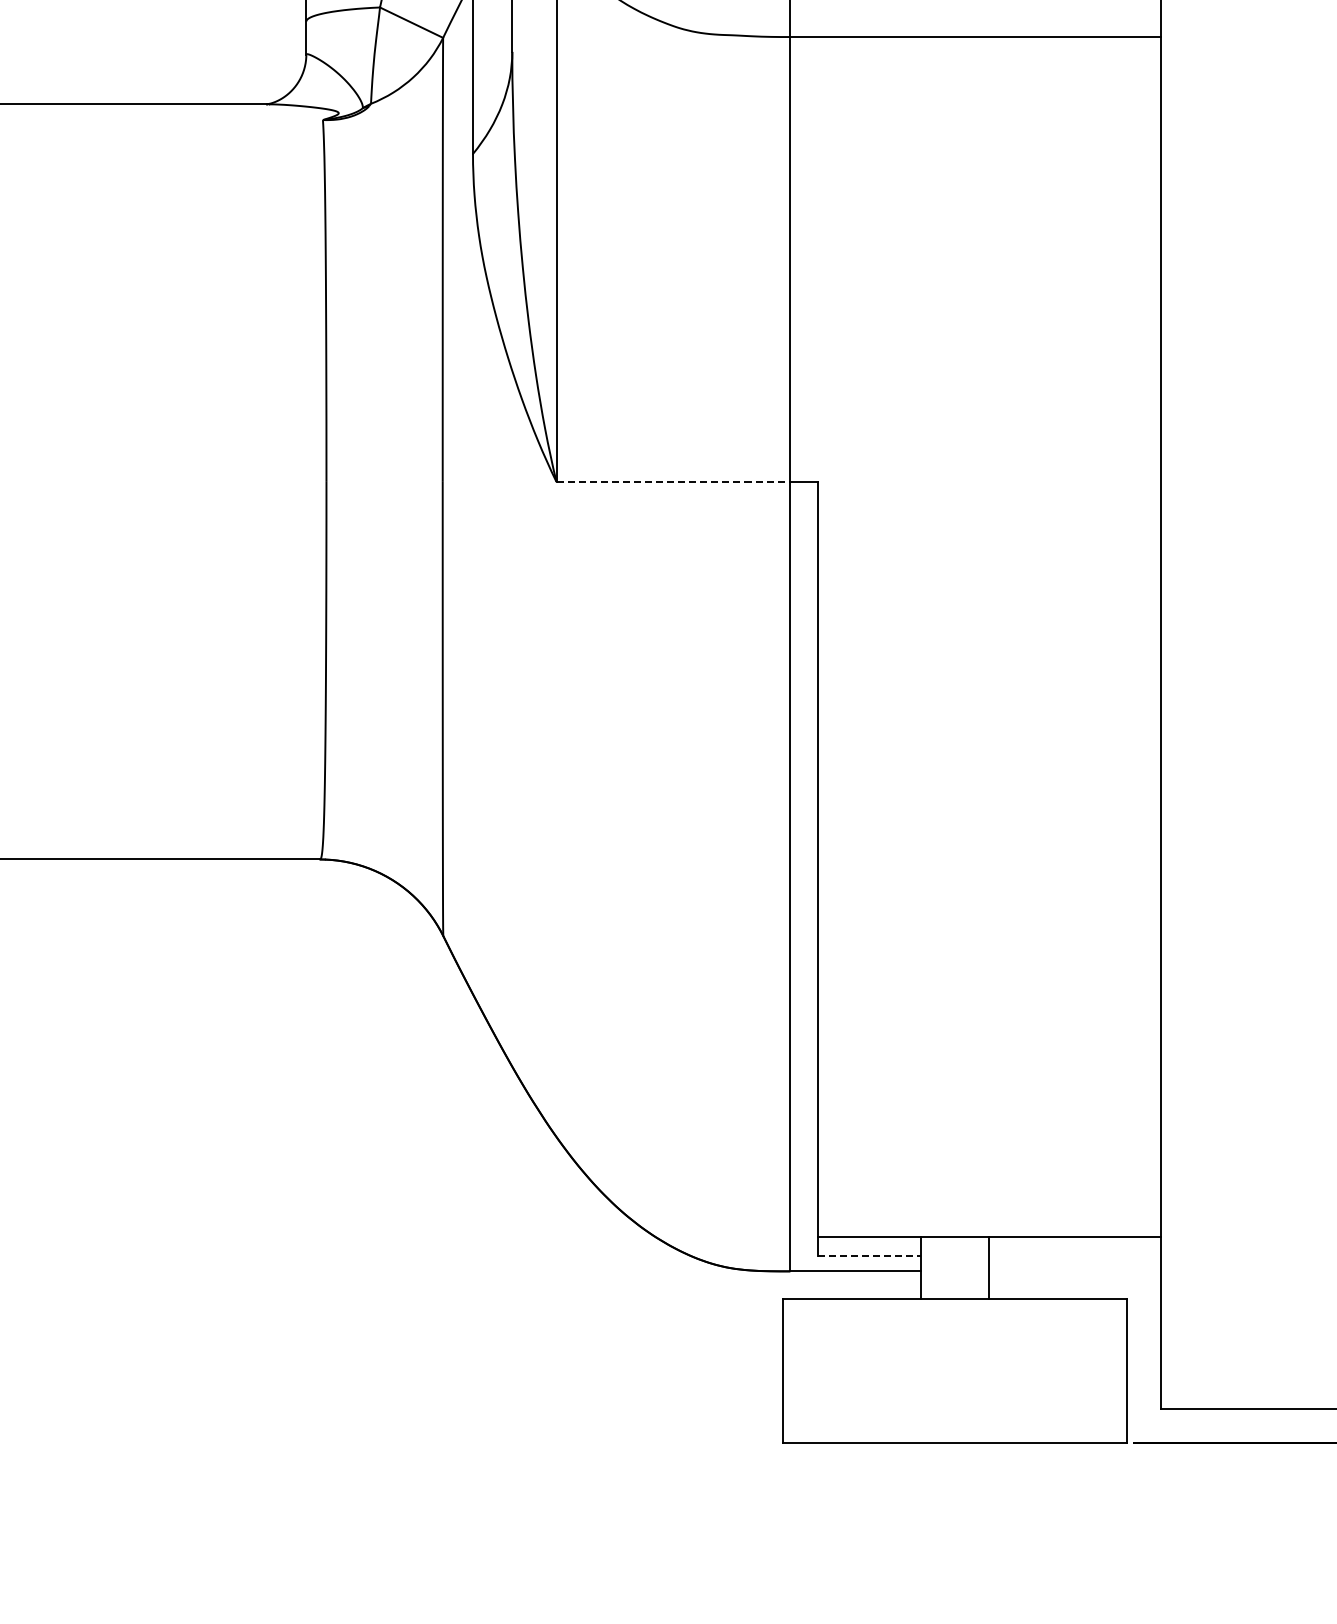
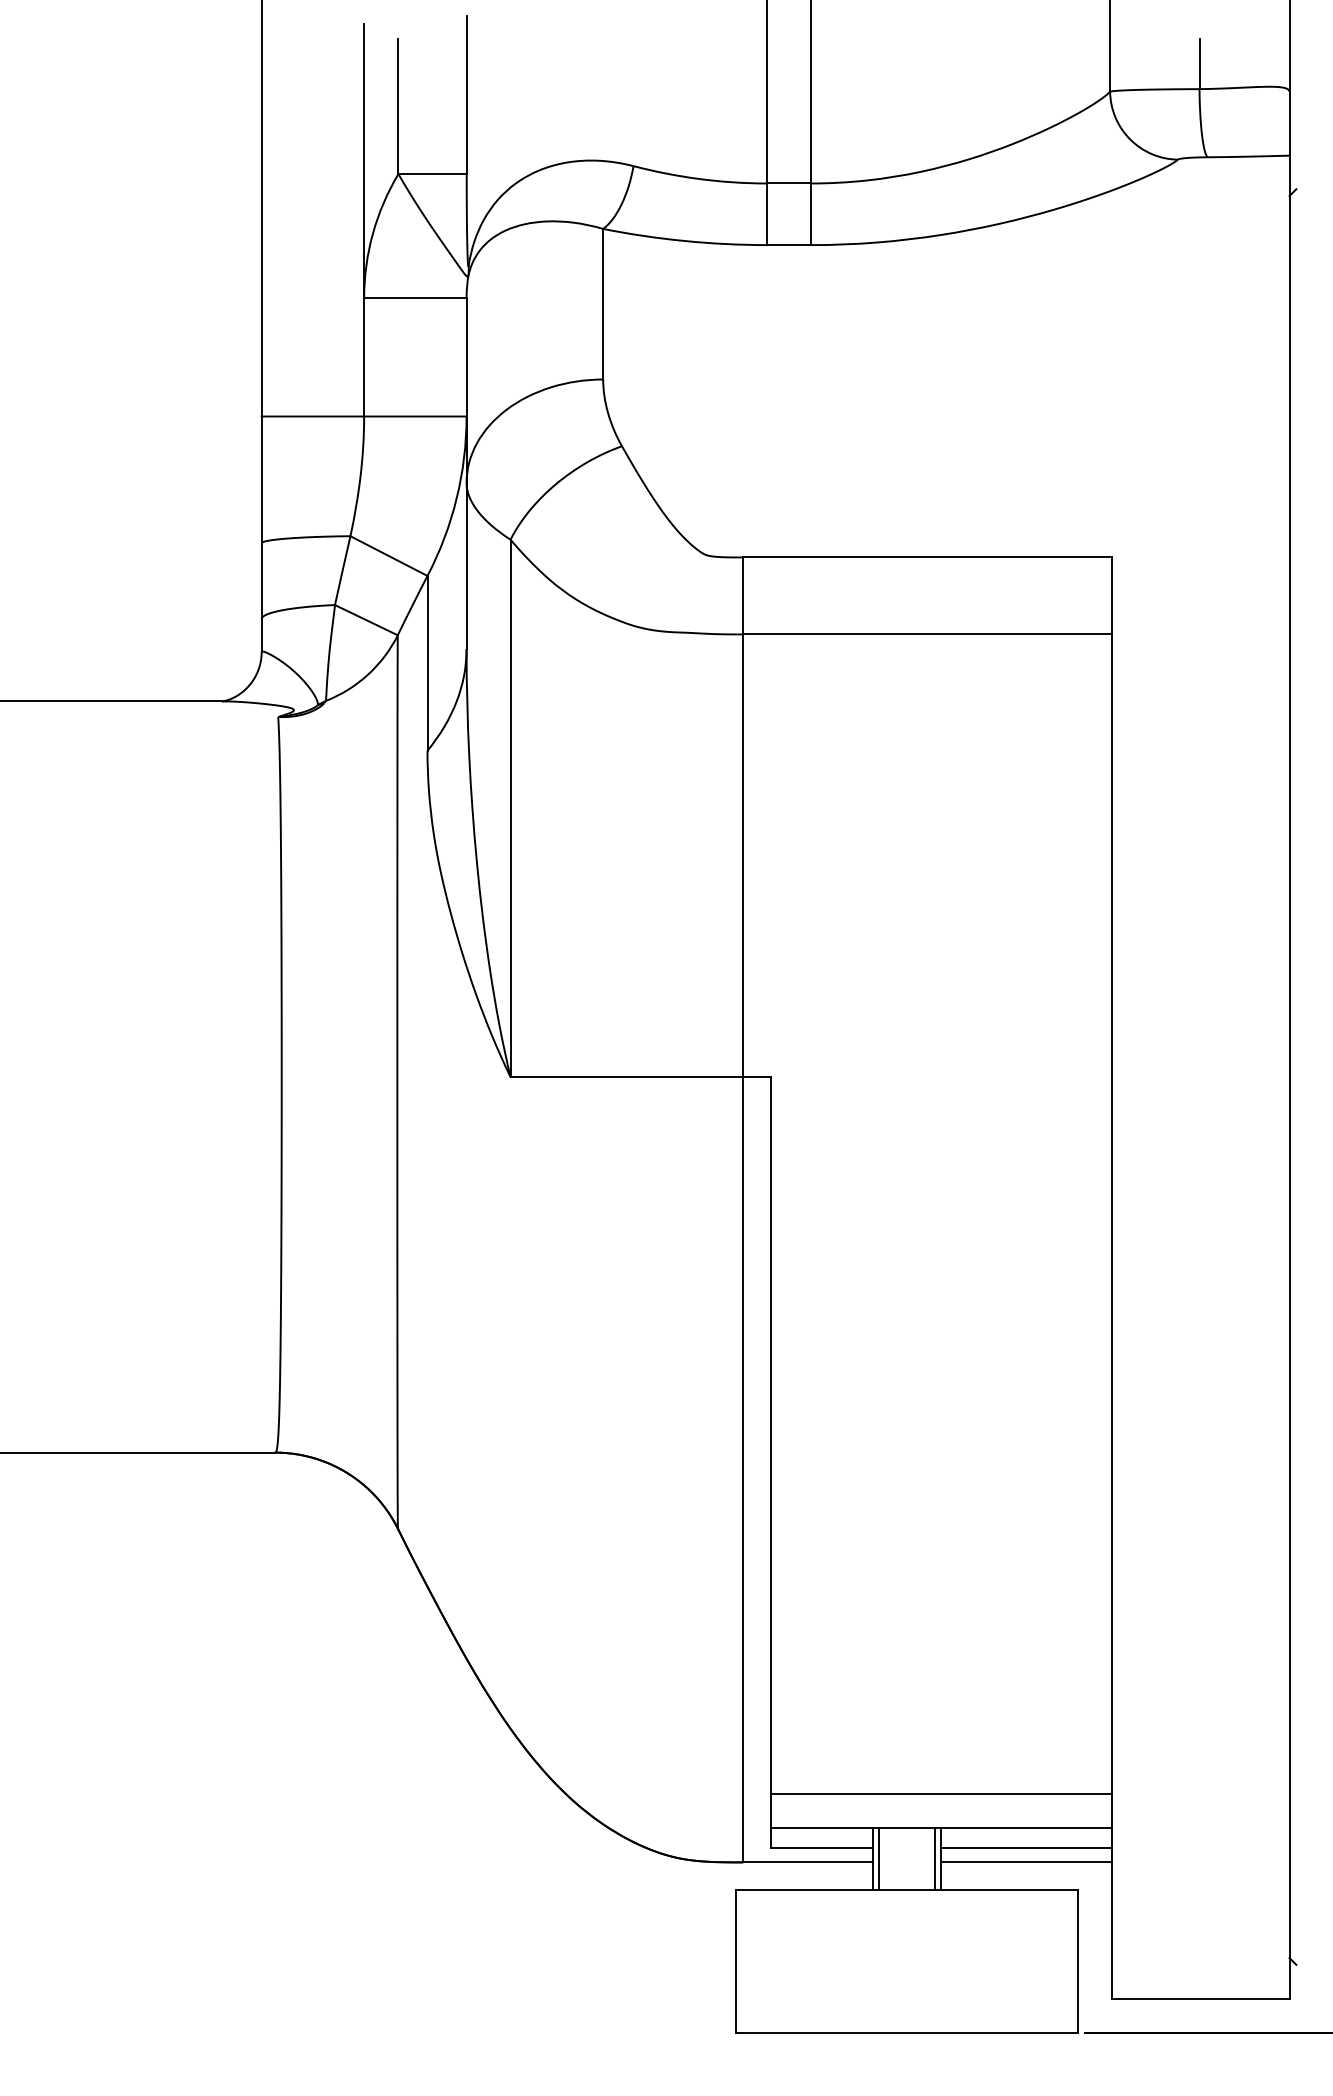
line: (674, 482) -> (627, 1077), dashed -> solid
line: (988, 1203) -> (940, 1794), added
line: (870, 1256) -> (822, 1847), dashed -> solid
line: (1075, 1256) -> (1026, 1847), added
line: (927, 1267) -> (879, 1858), added
line: (982, 1267) -> (934, 1858), added
line: (1075, 1271) -> (1026, 1862), added

